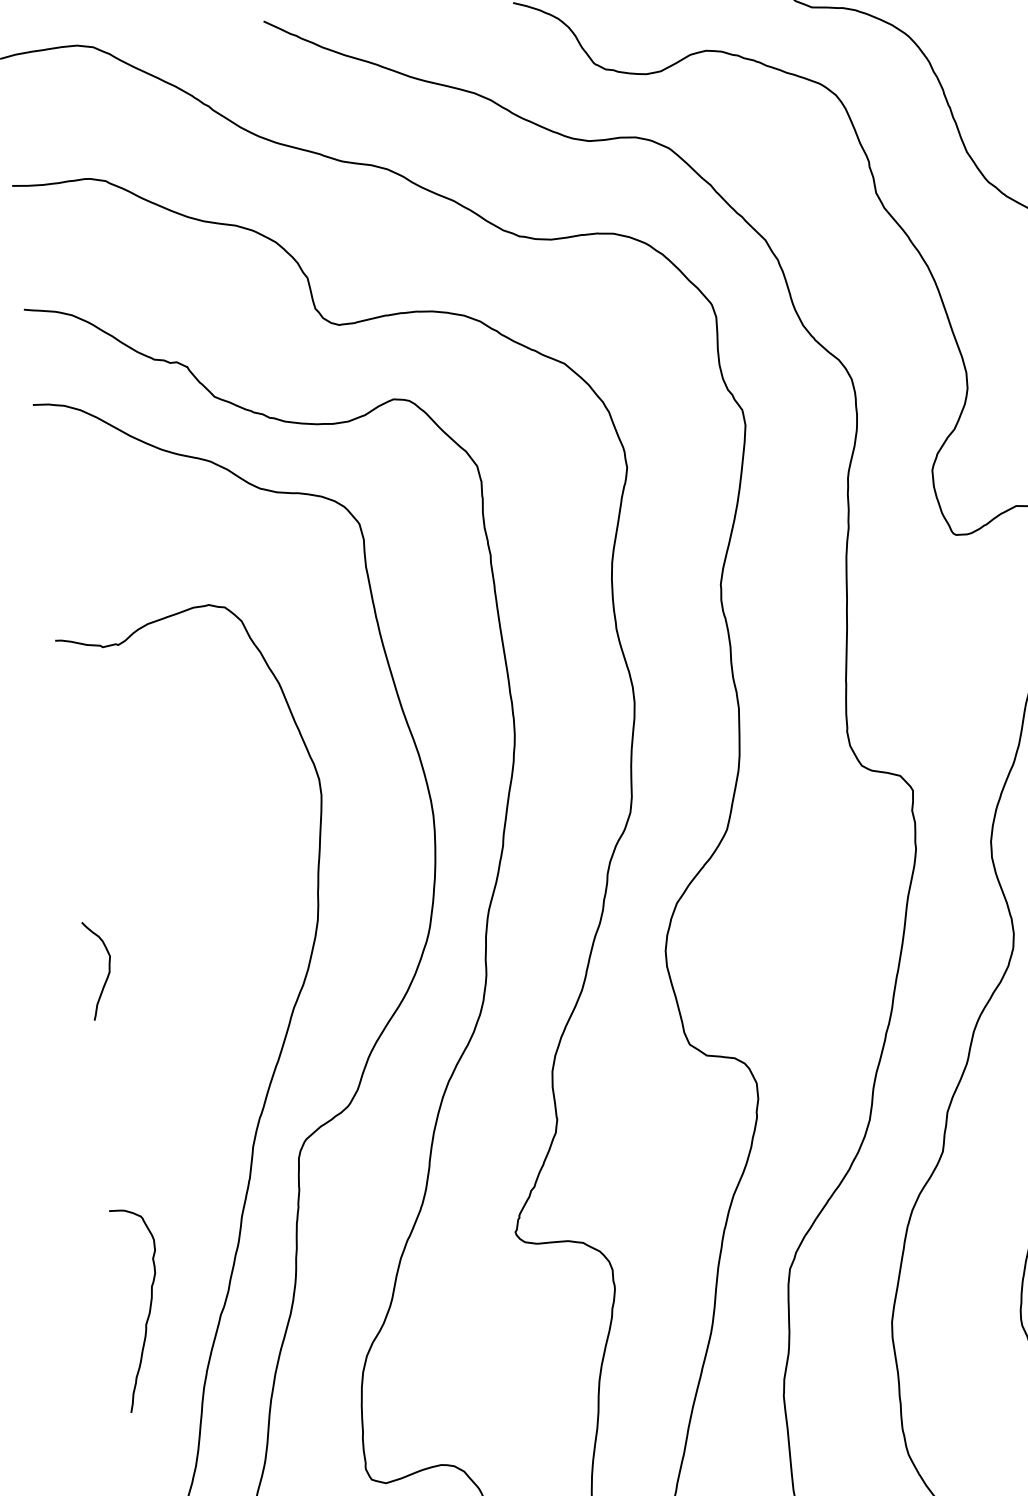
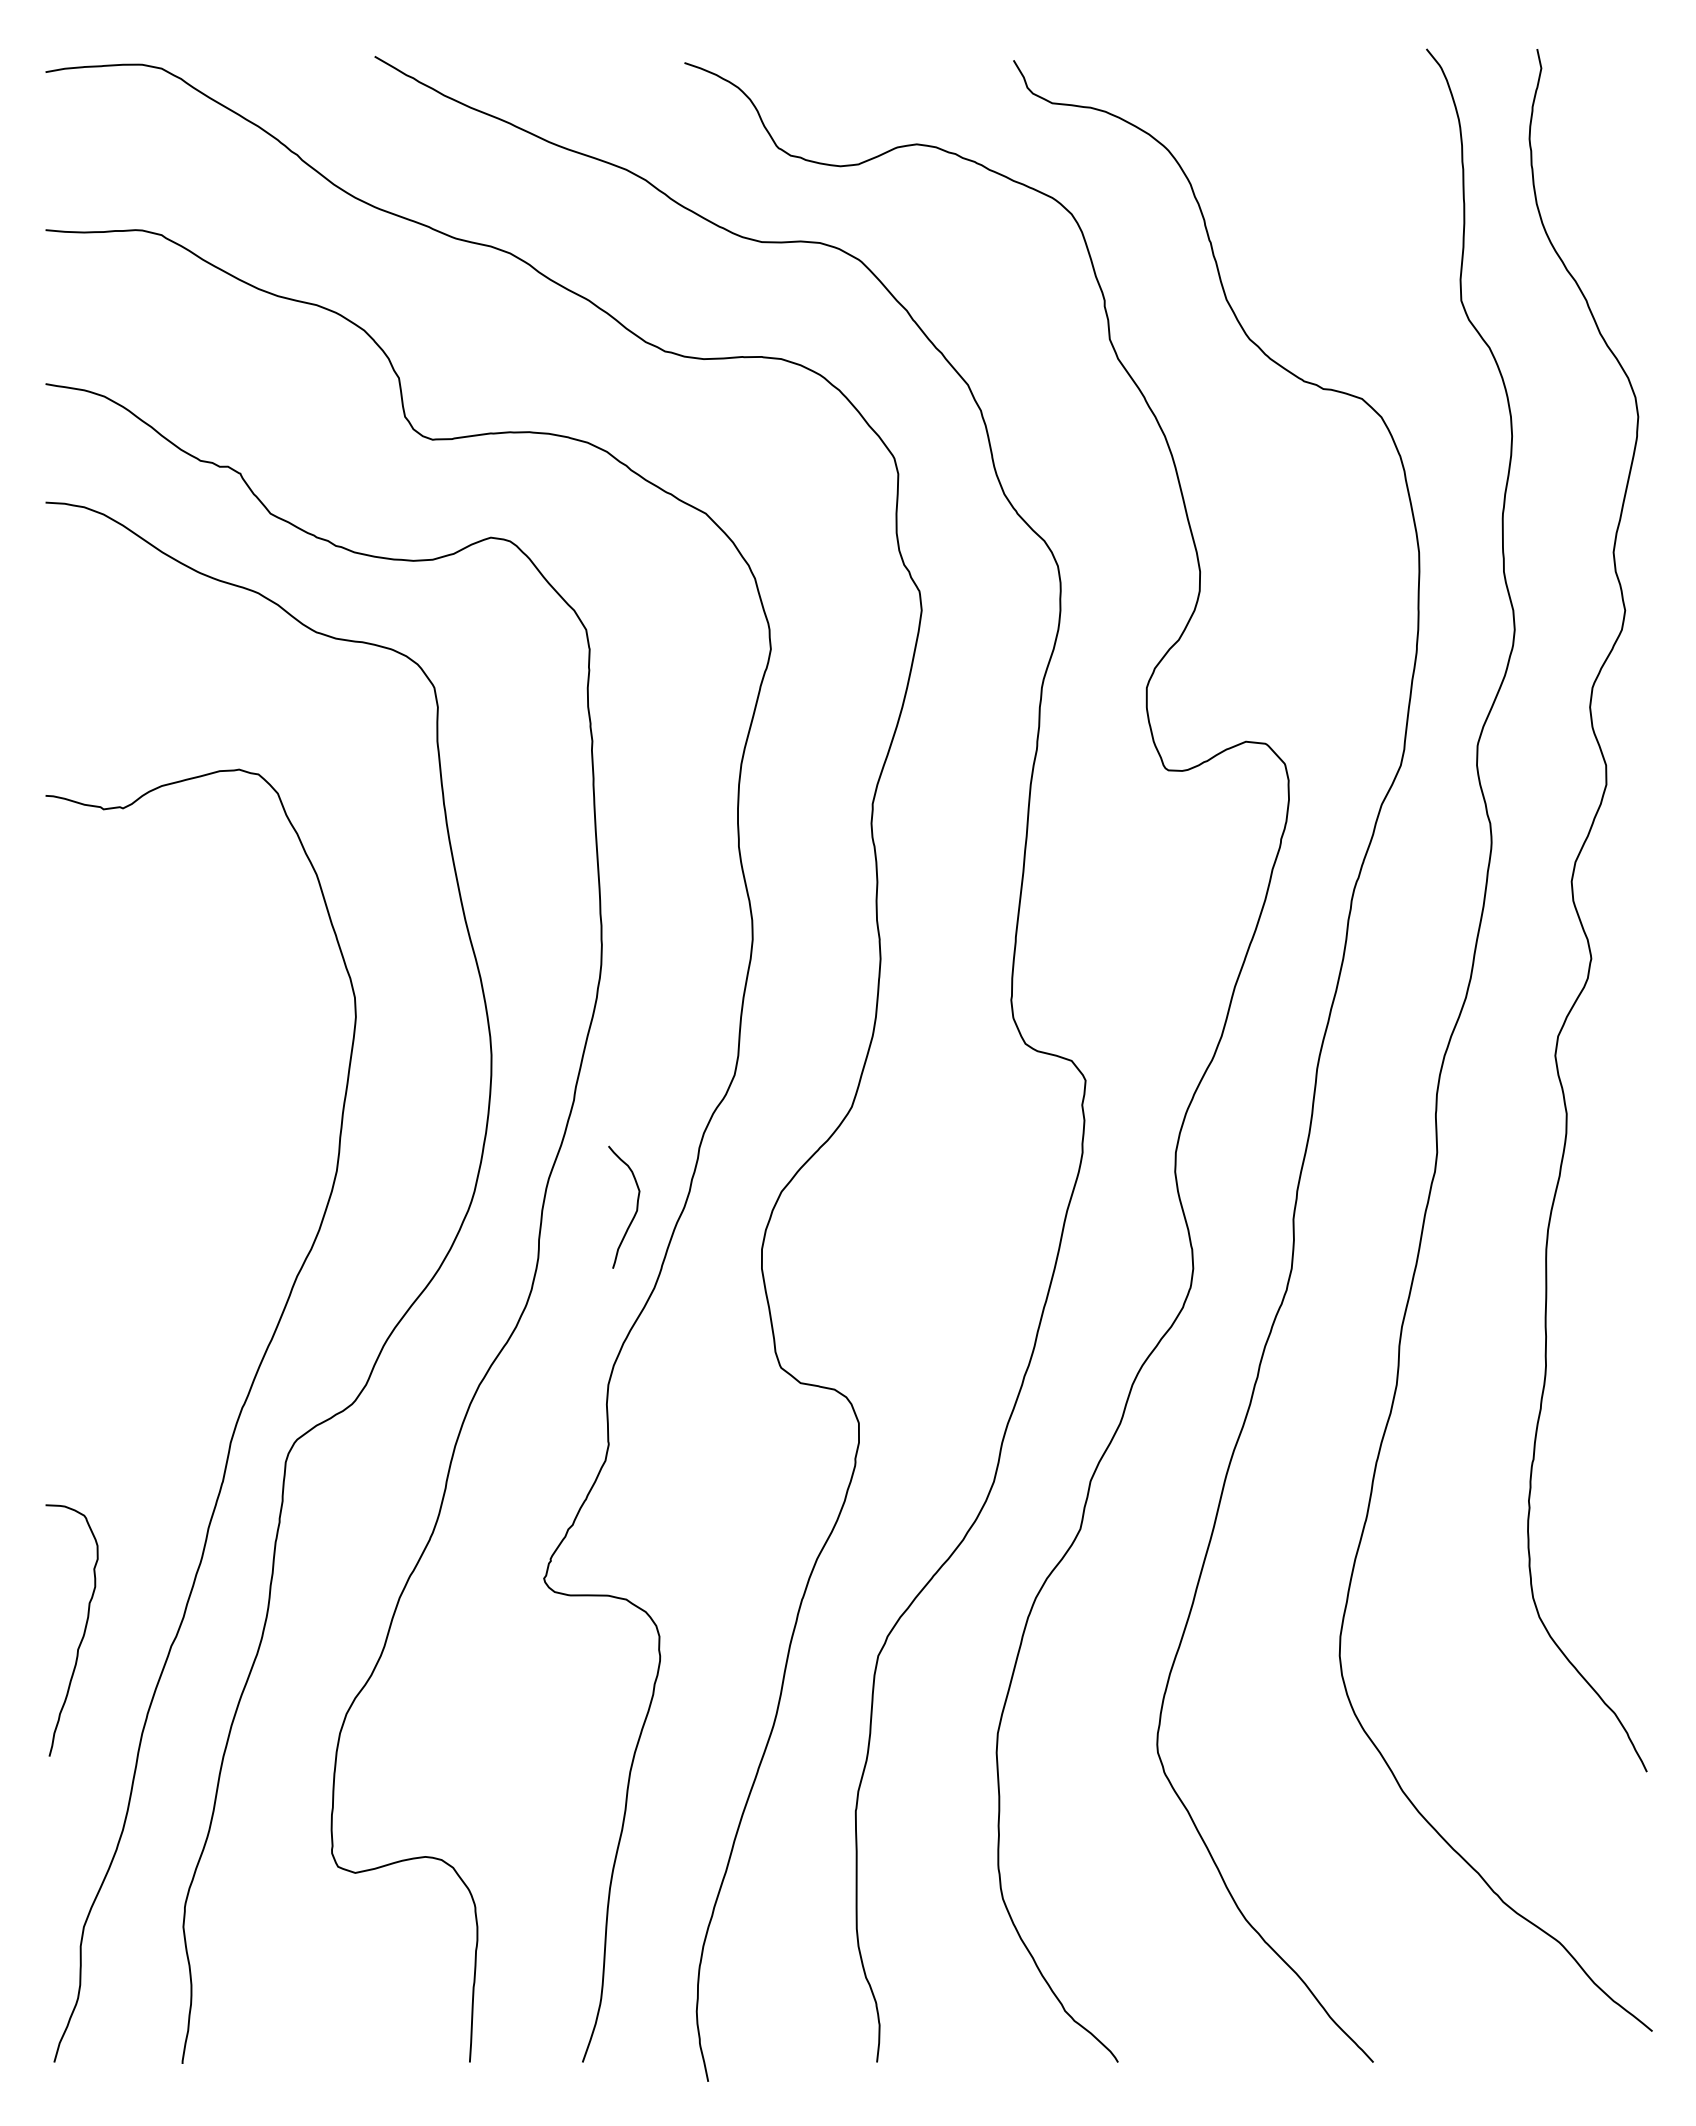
curve: (108, 968) -> (636, 1206), moved

